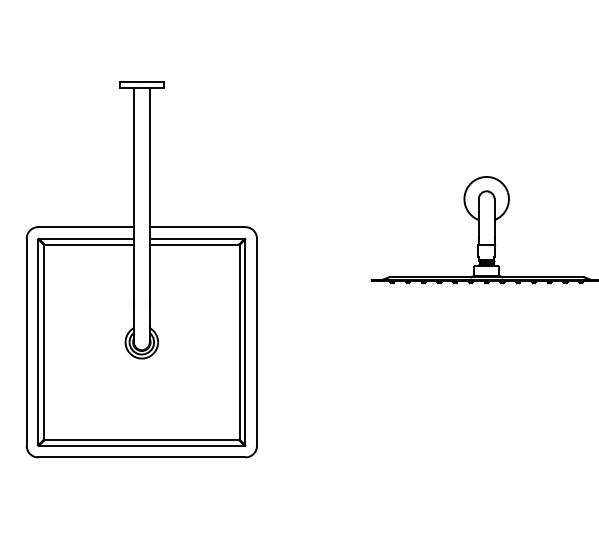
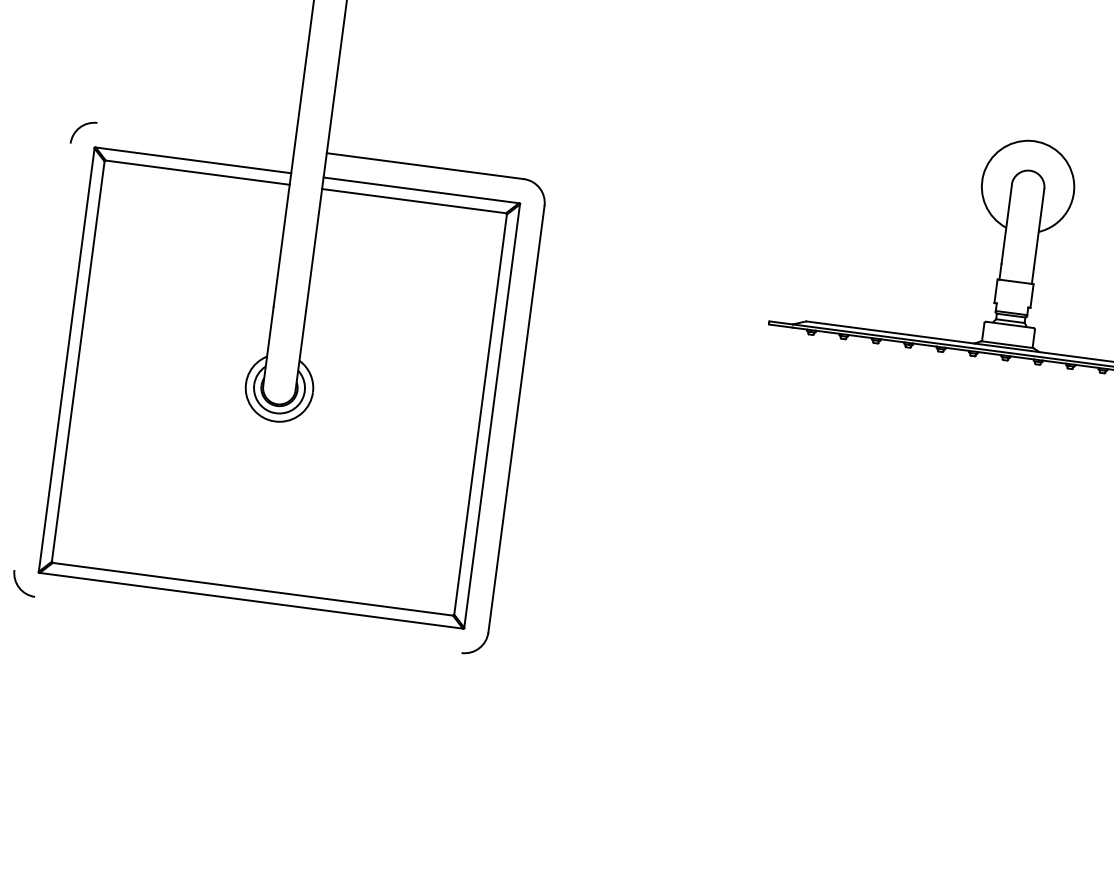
line: (85, 227) -> (194, 136), removed
line: (26, 341) -> (42, 355), removed
line: (141, 457) -> (247, 625), removed

